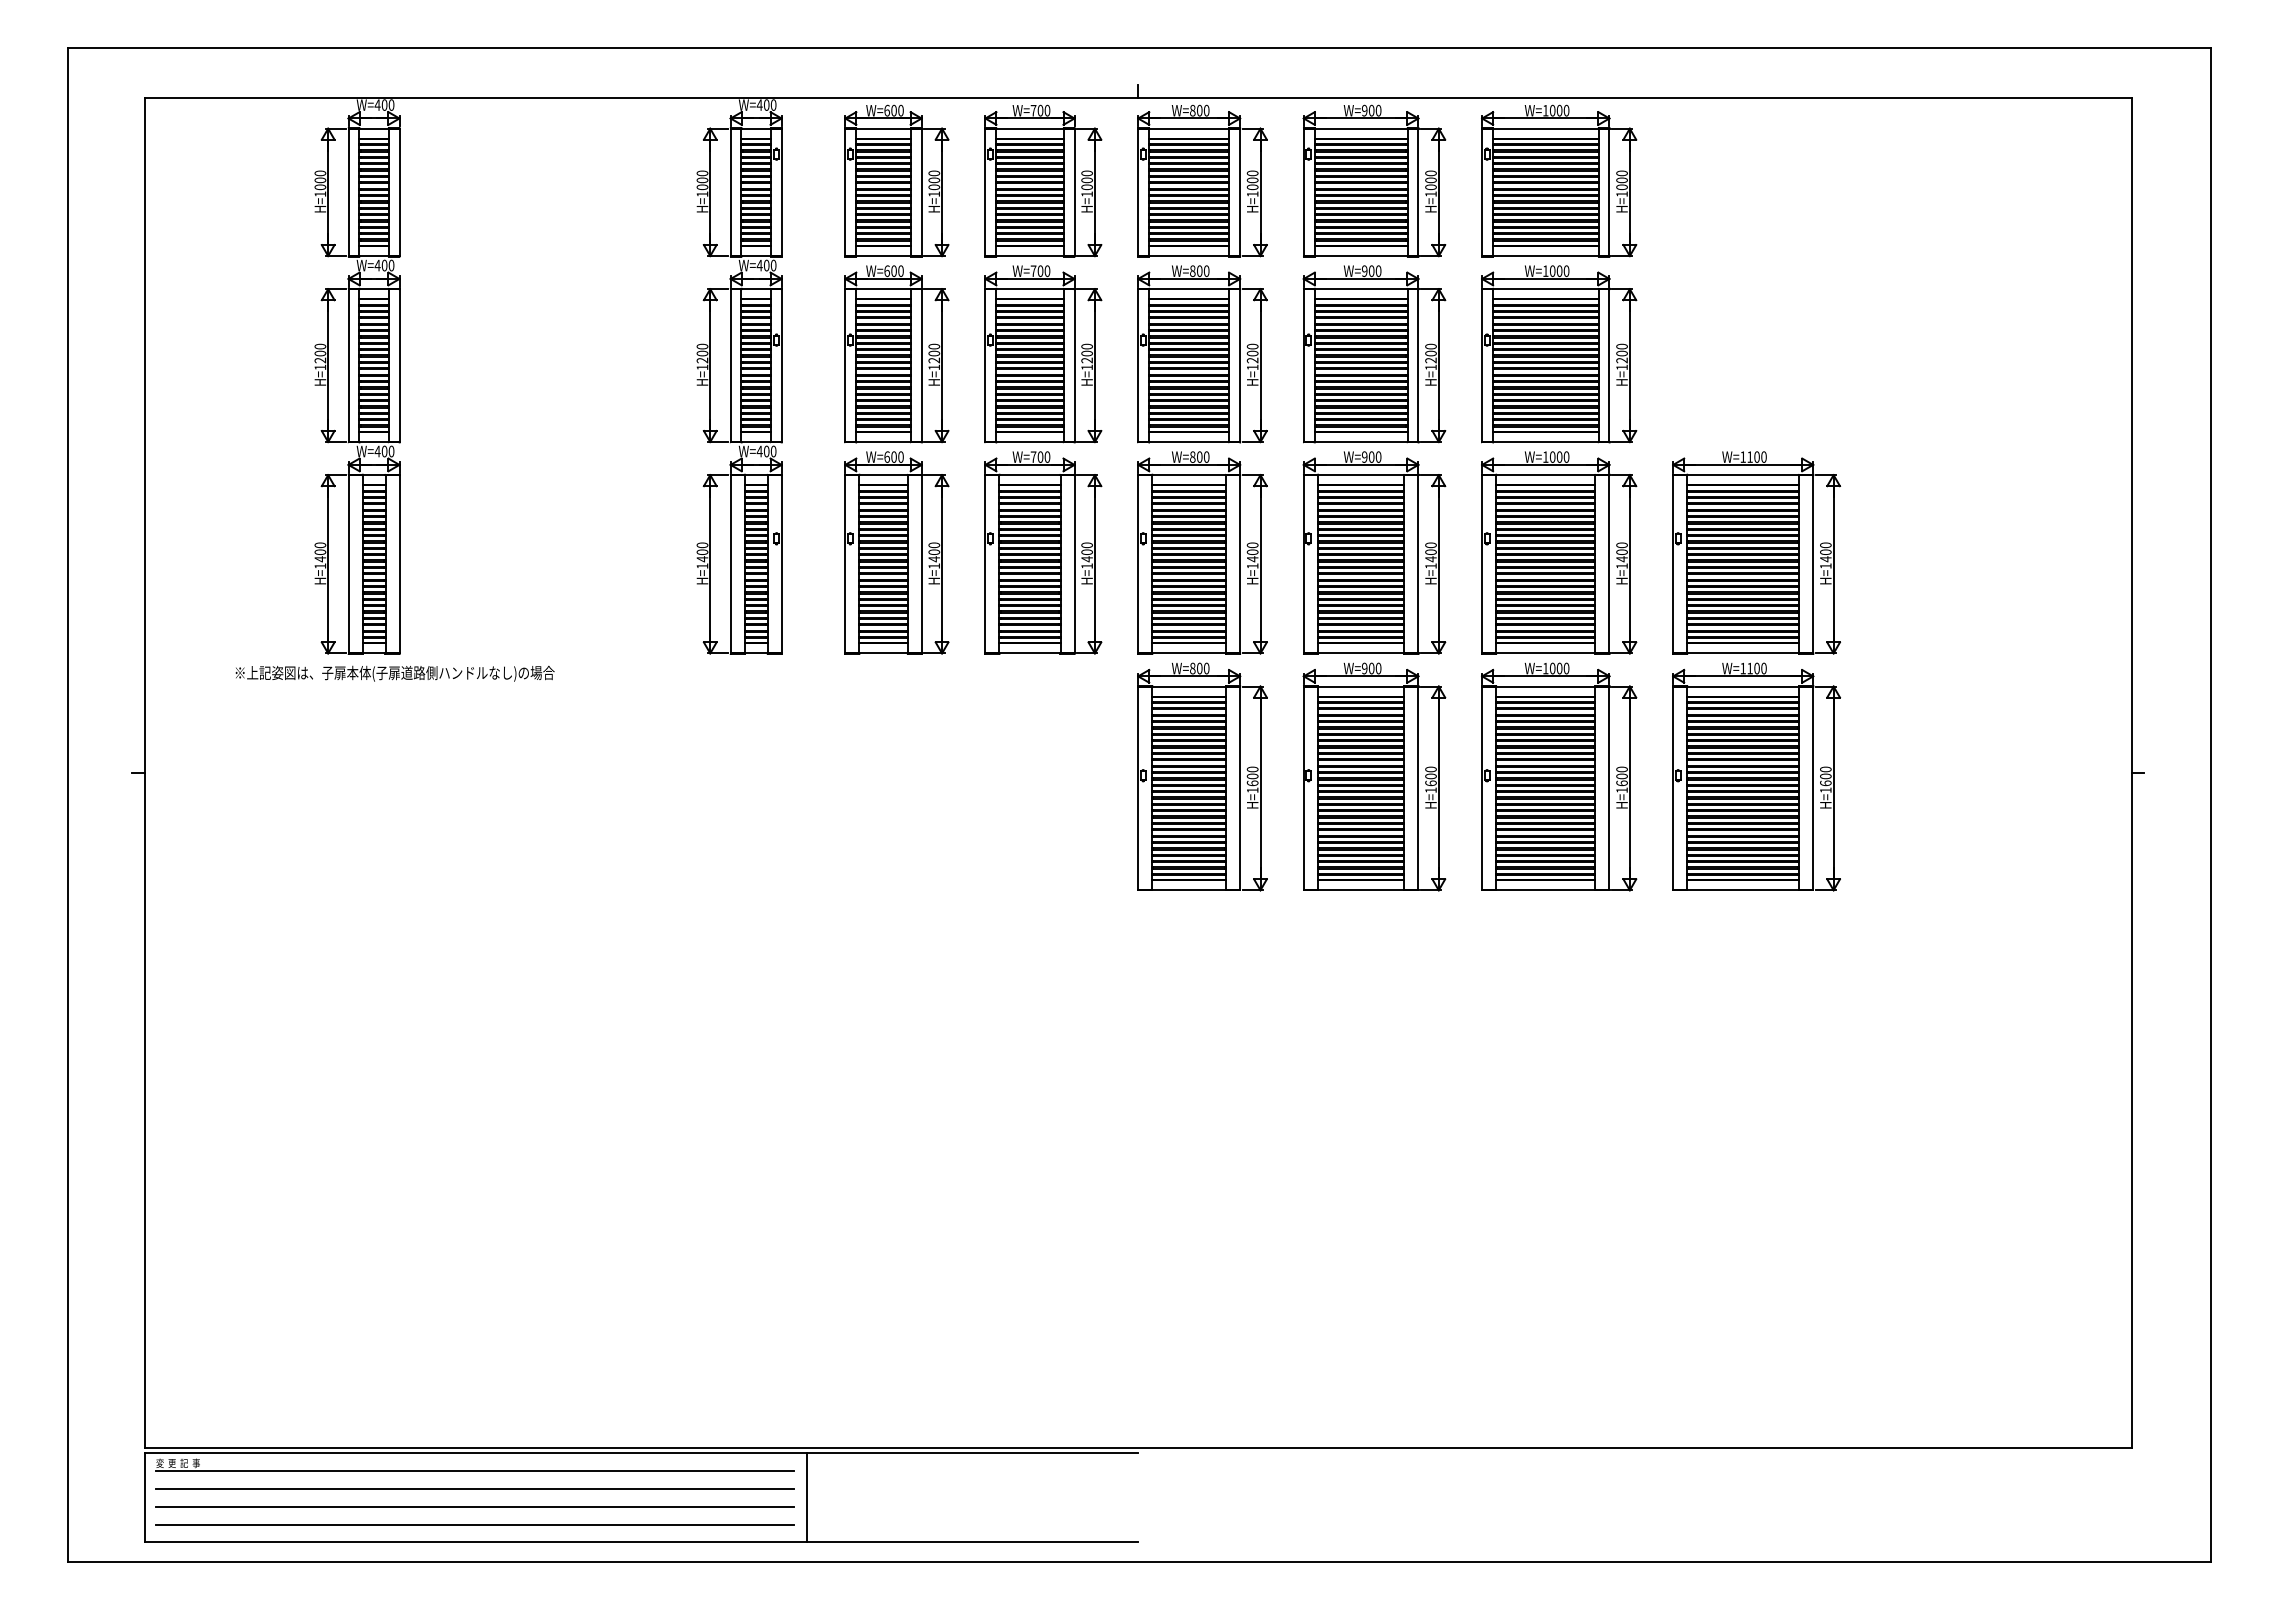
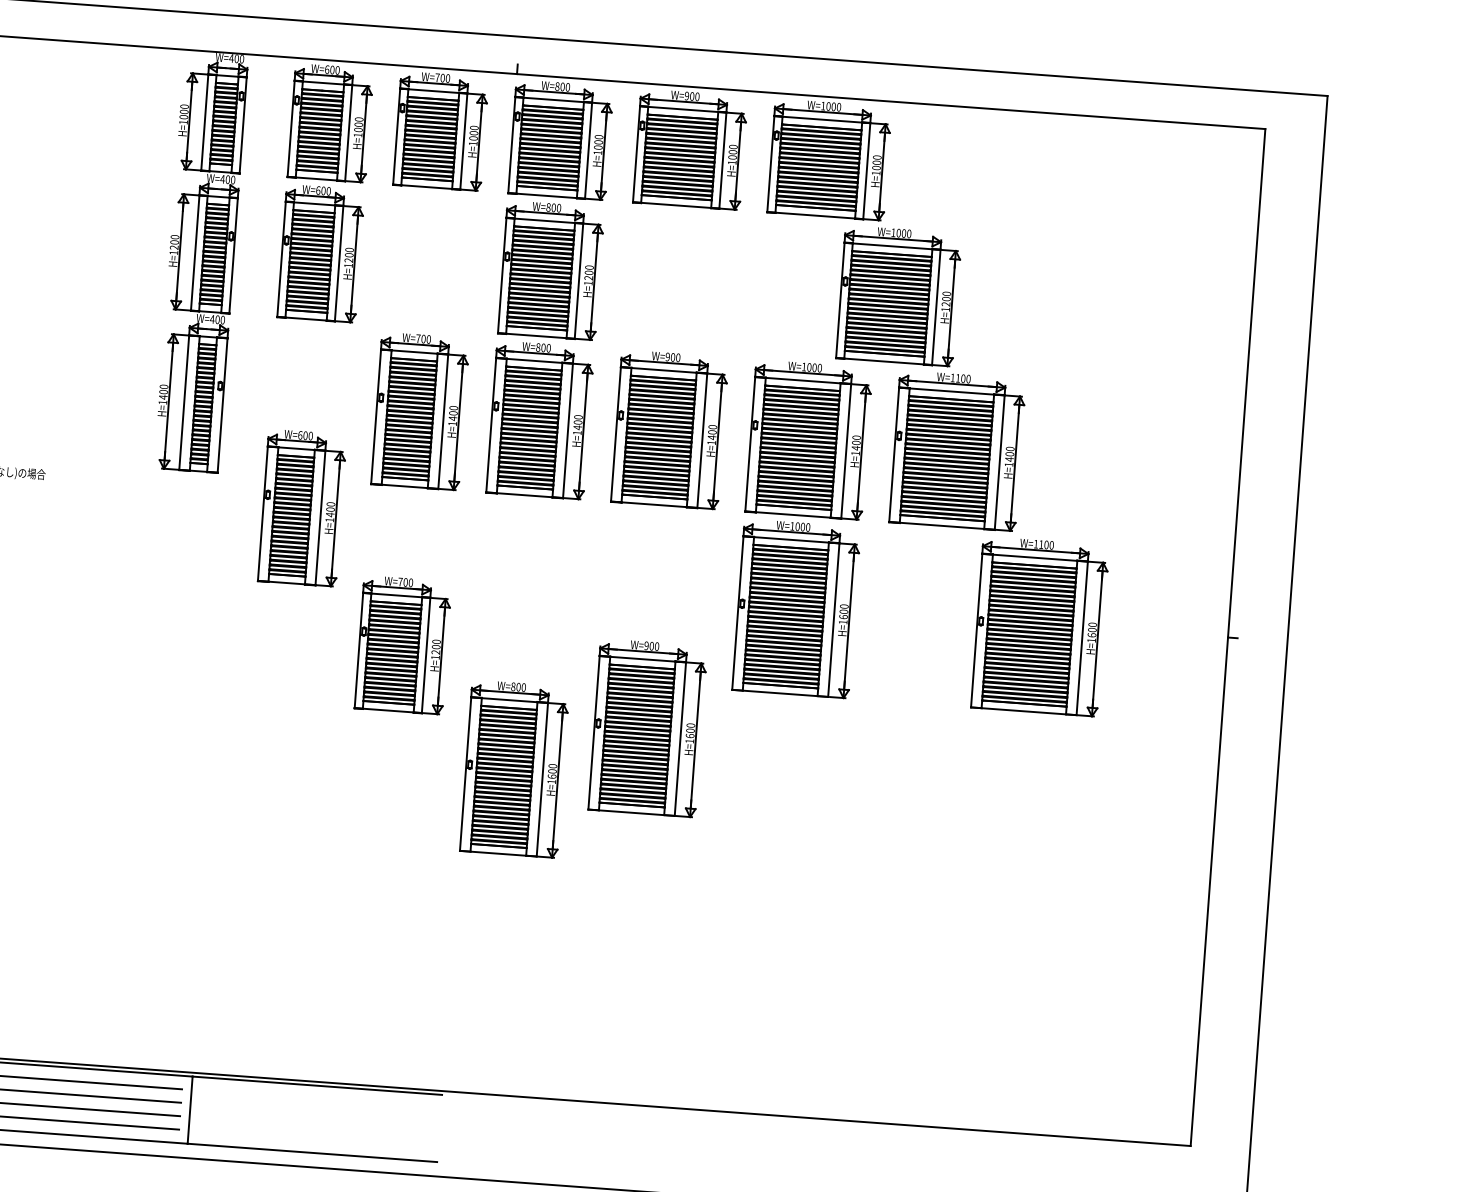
part: (1043, 354) -> (403, 645), moved
part: (1374, 354) -> (680, 280), removed
part: (1559, 354) -> (899, 296), moved
part: (896, 552) -> (302, 507), moved
part: (1202, 776) -> (514, 768), moved
part: (1374, 776) -> (647, 727), moved
part: (1756, 776) -> (1040, 626), moved

